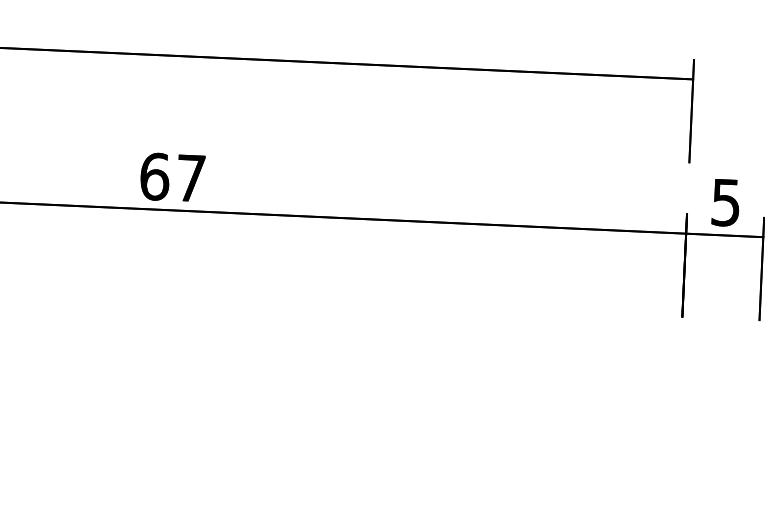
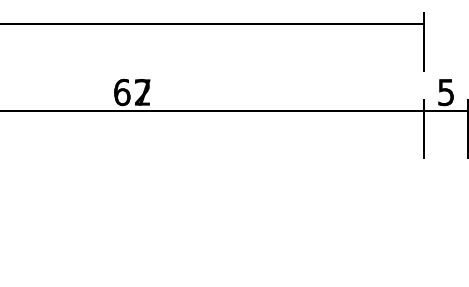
text: (190, 178) -> (142, 92), 67 -> 62

